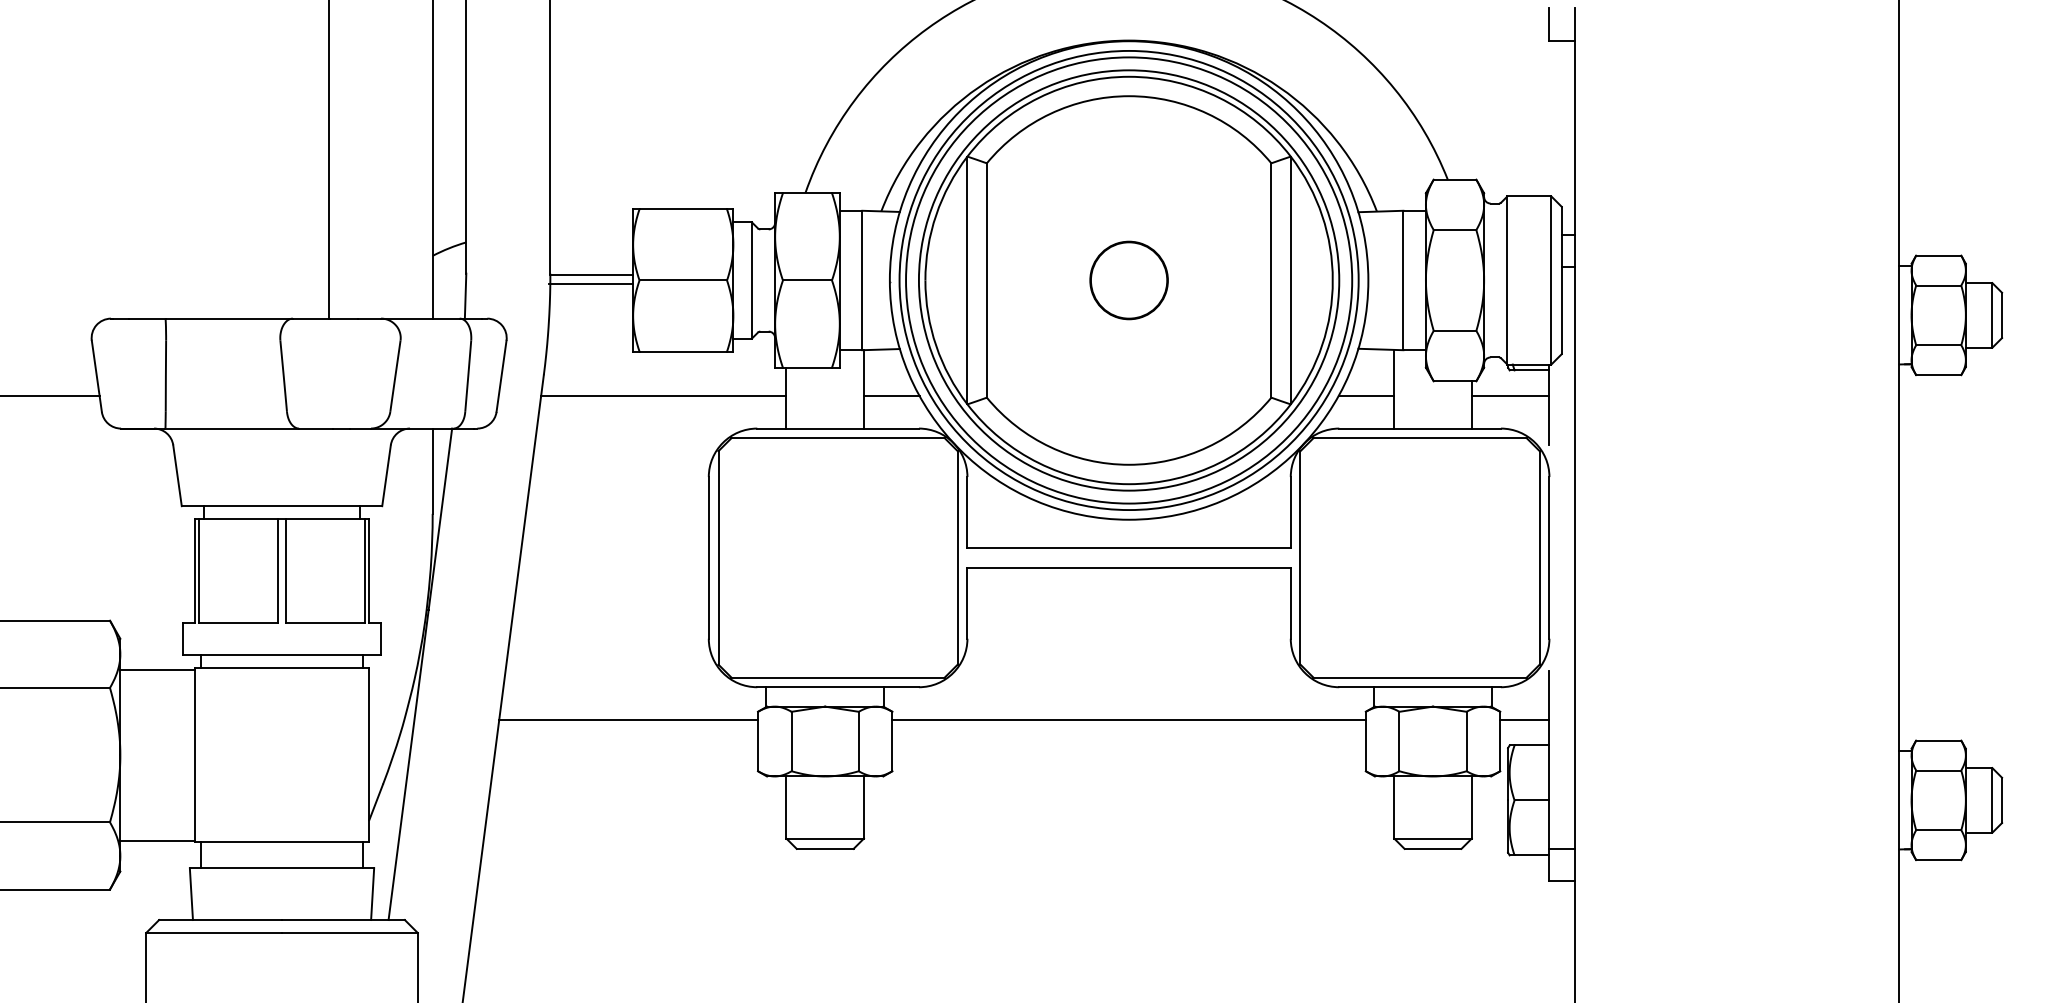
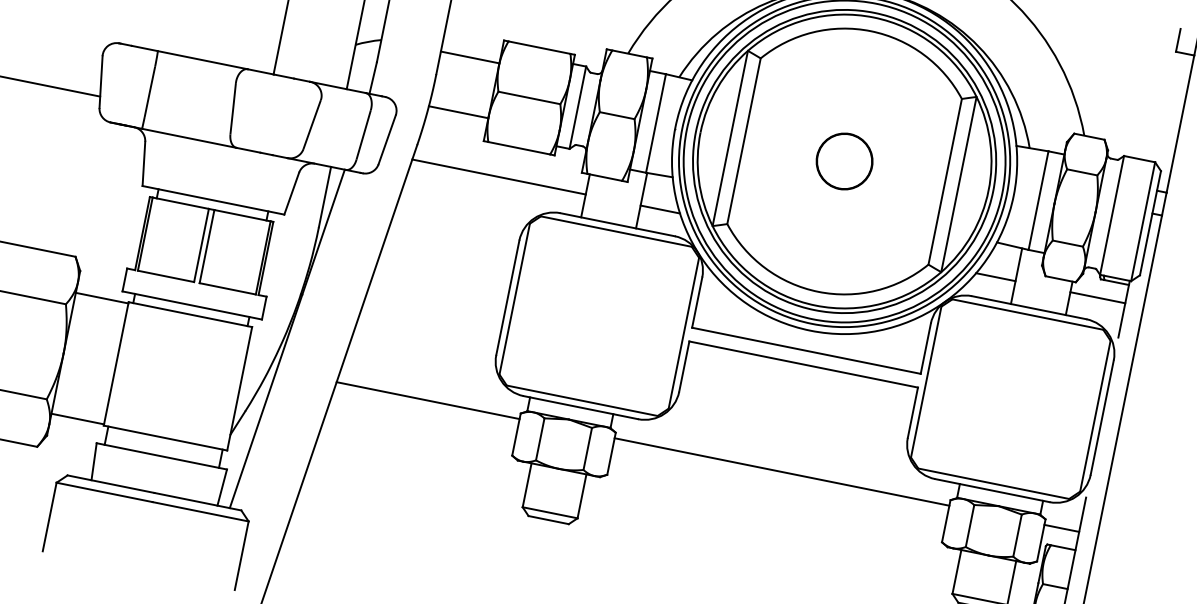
line: (591, 274) -> (470, 57), moved
line: (591, 284) -> (458, 112), moved

